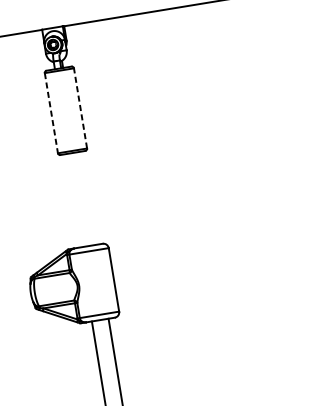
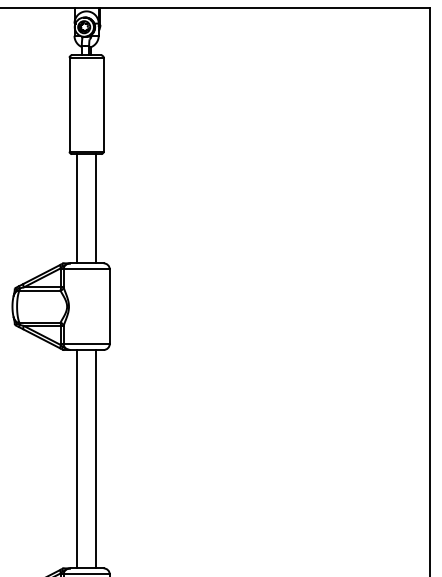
line: (80, 108) -> (103, 104), dashed -> solid
line: (51, 113) -> (69, 104), dashed -> solid
line: (88, 197) -> (96, 208), added
line: (71, 200) -> (76, 208), added

